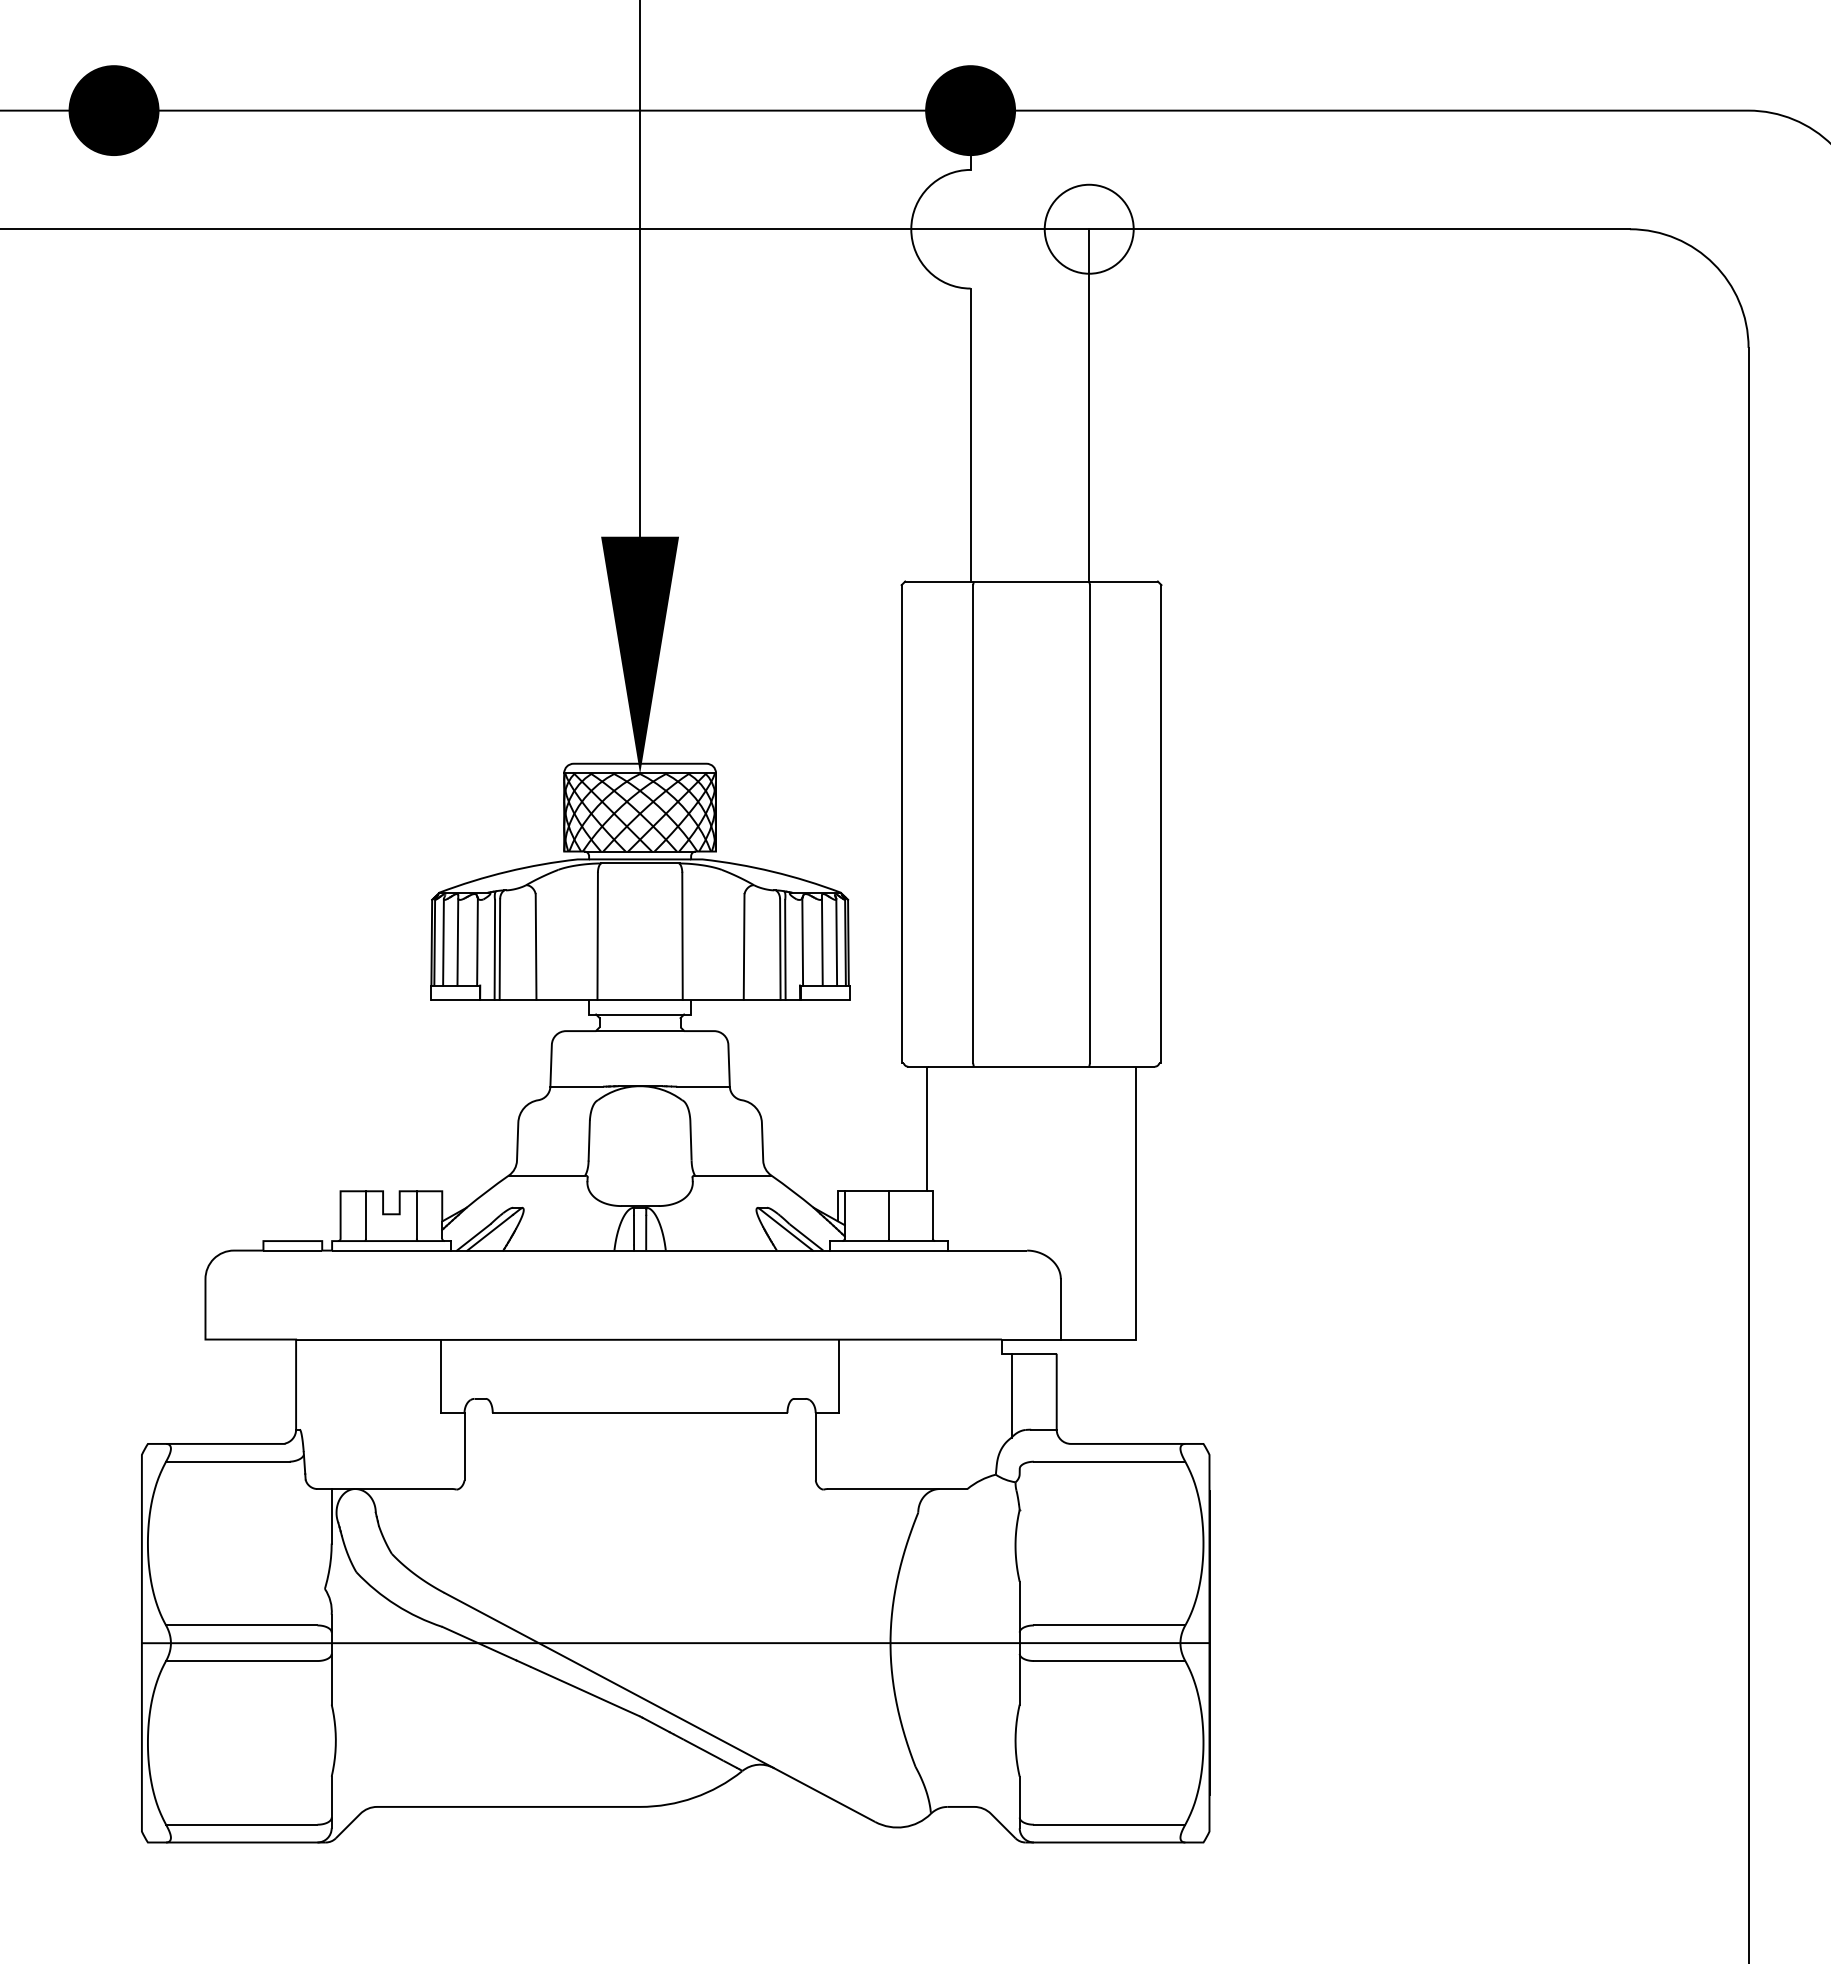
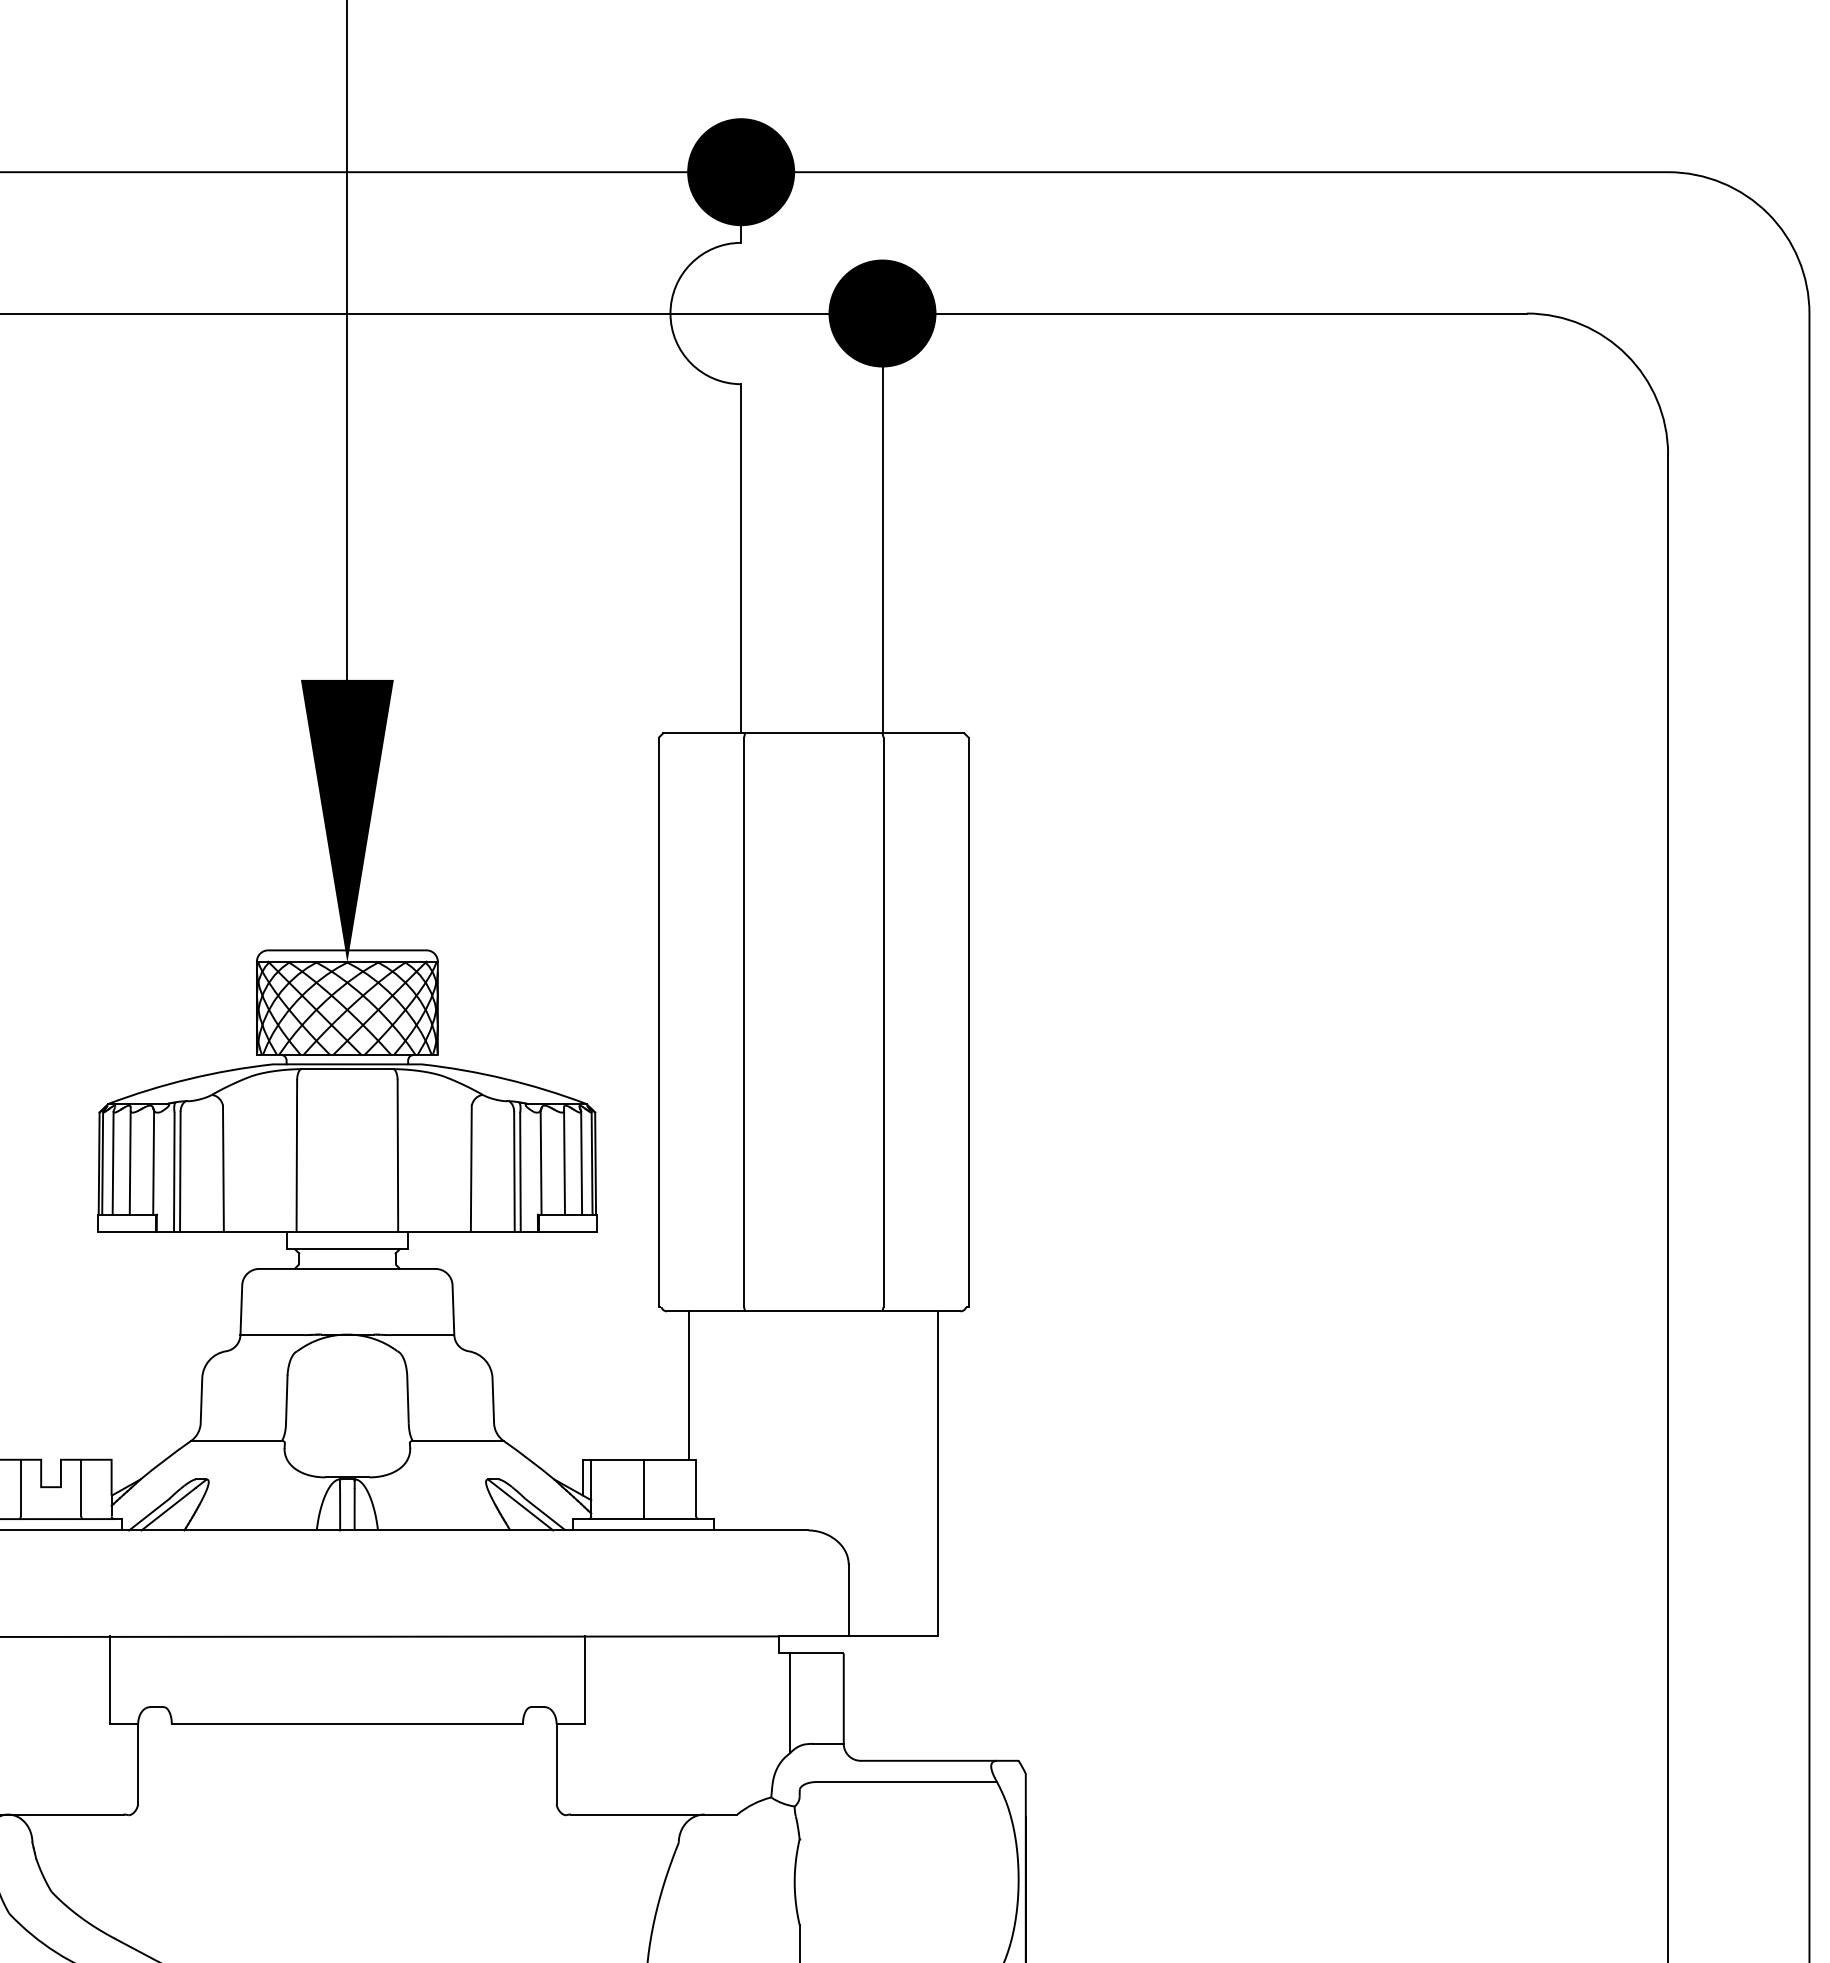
fill: (1088, 228) -> (881, 312), added

